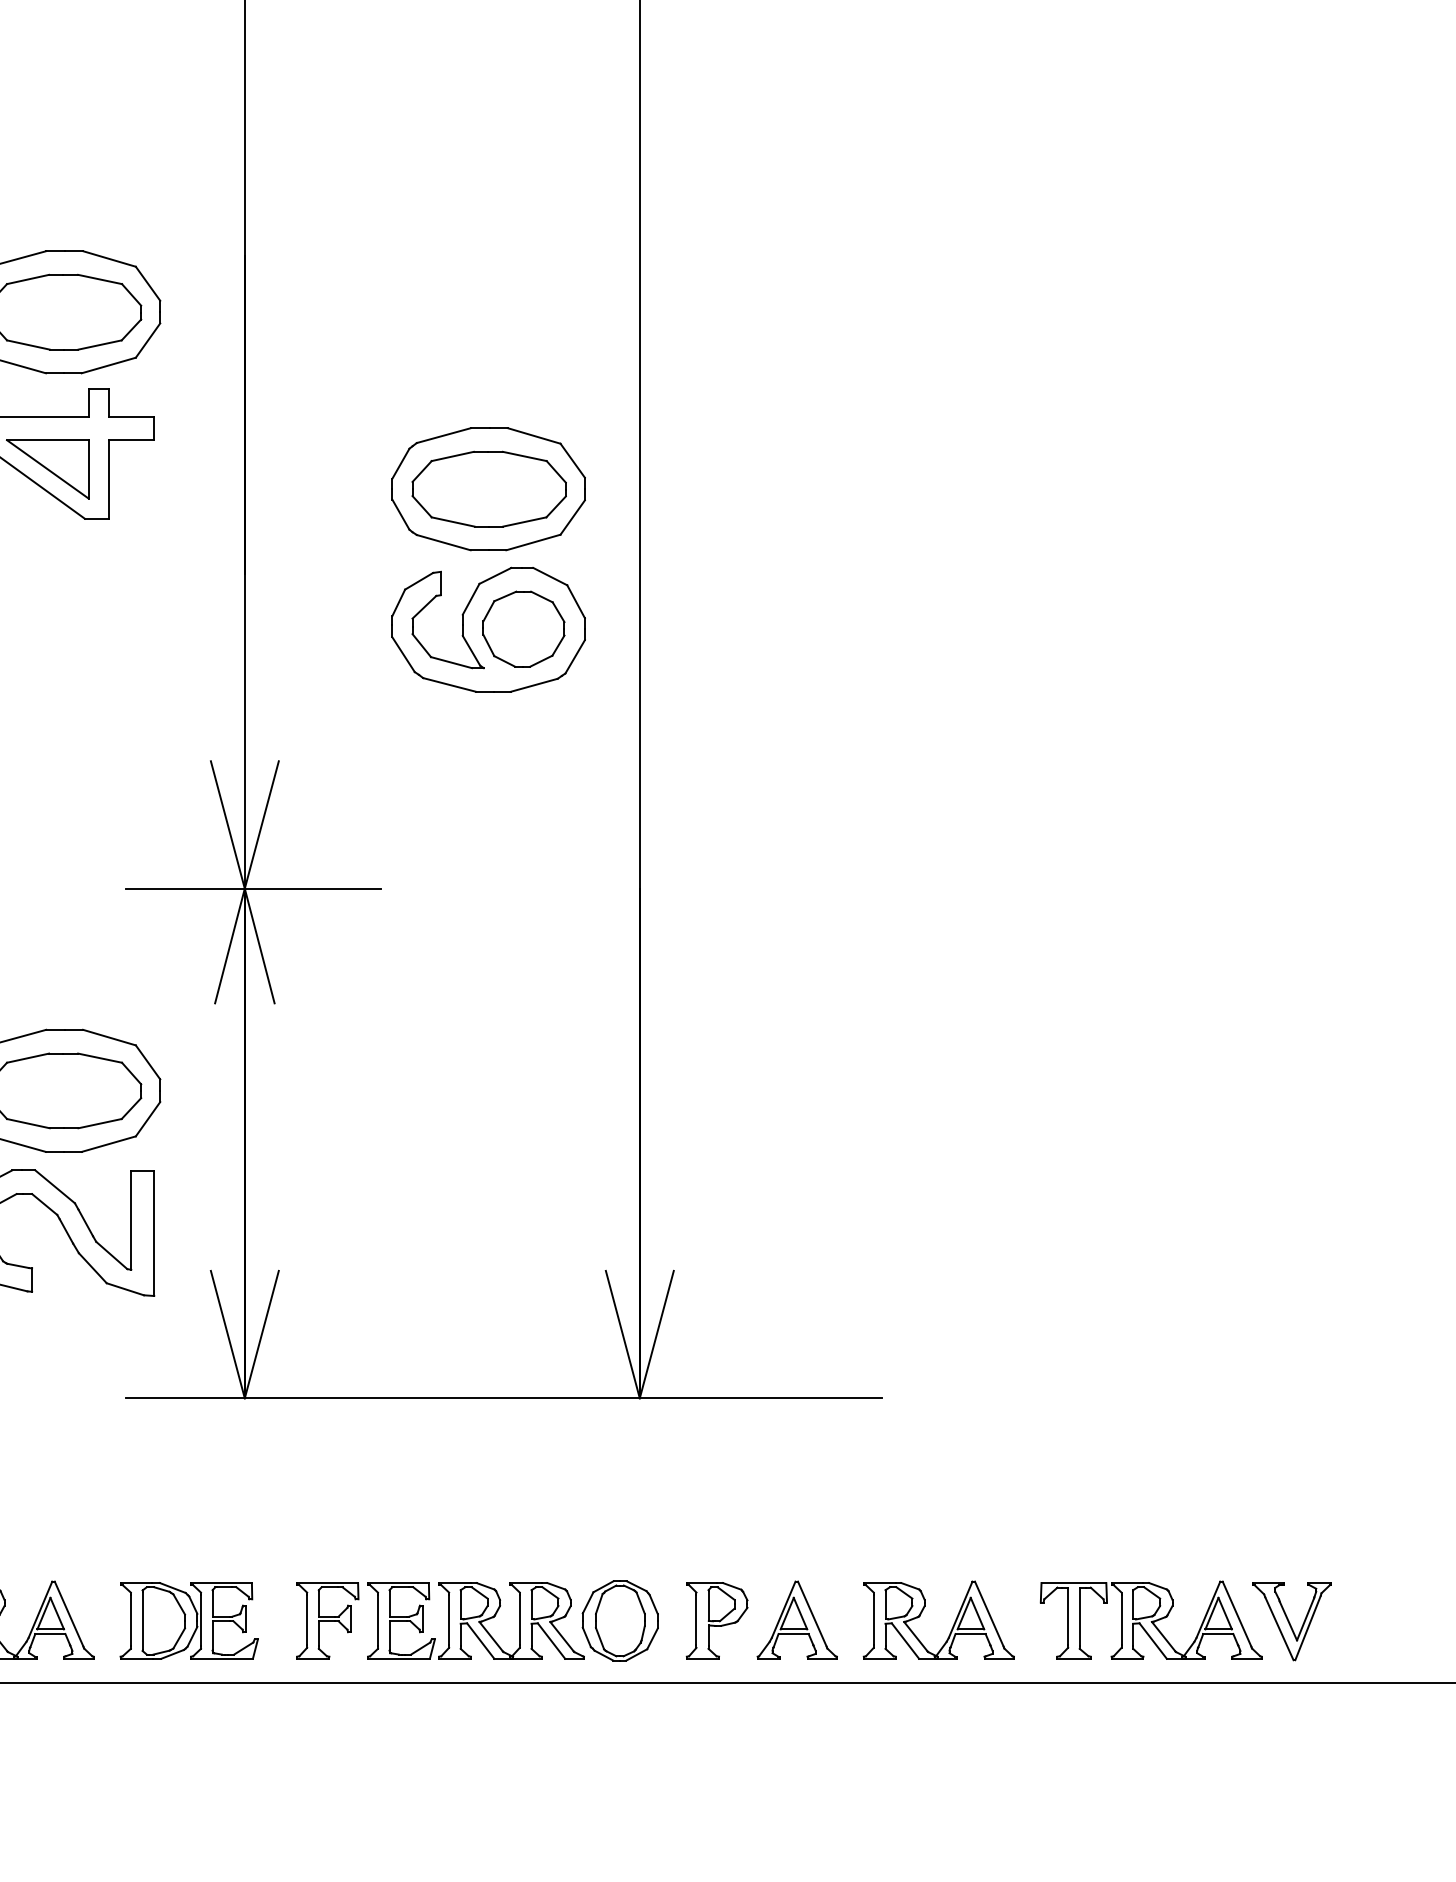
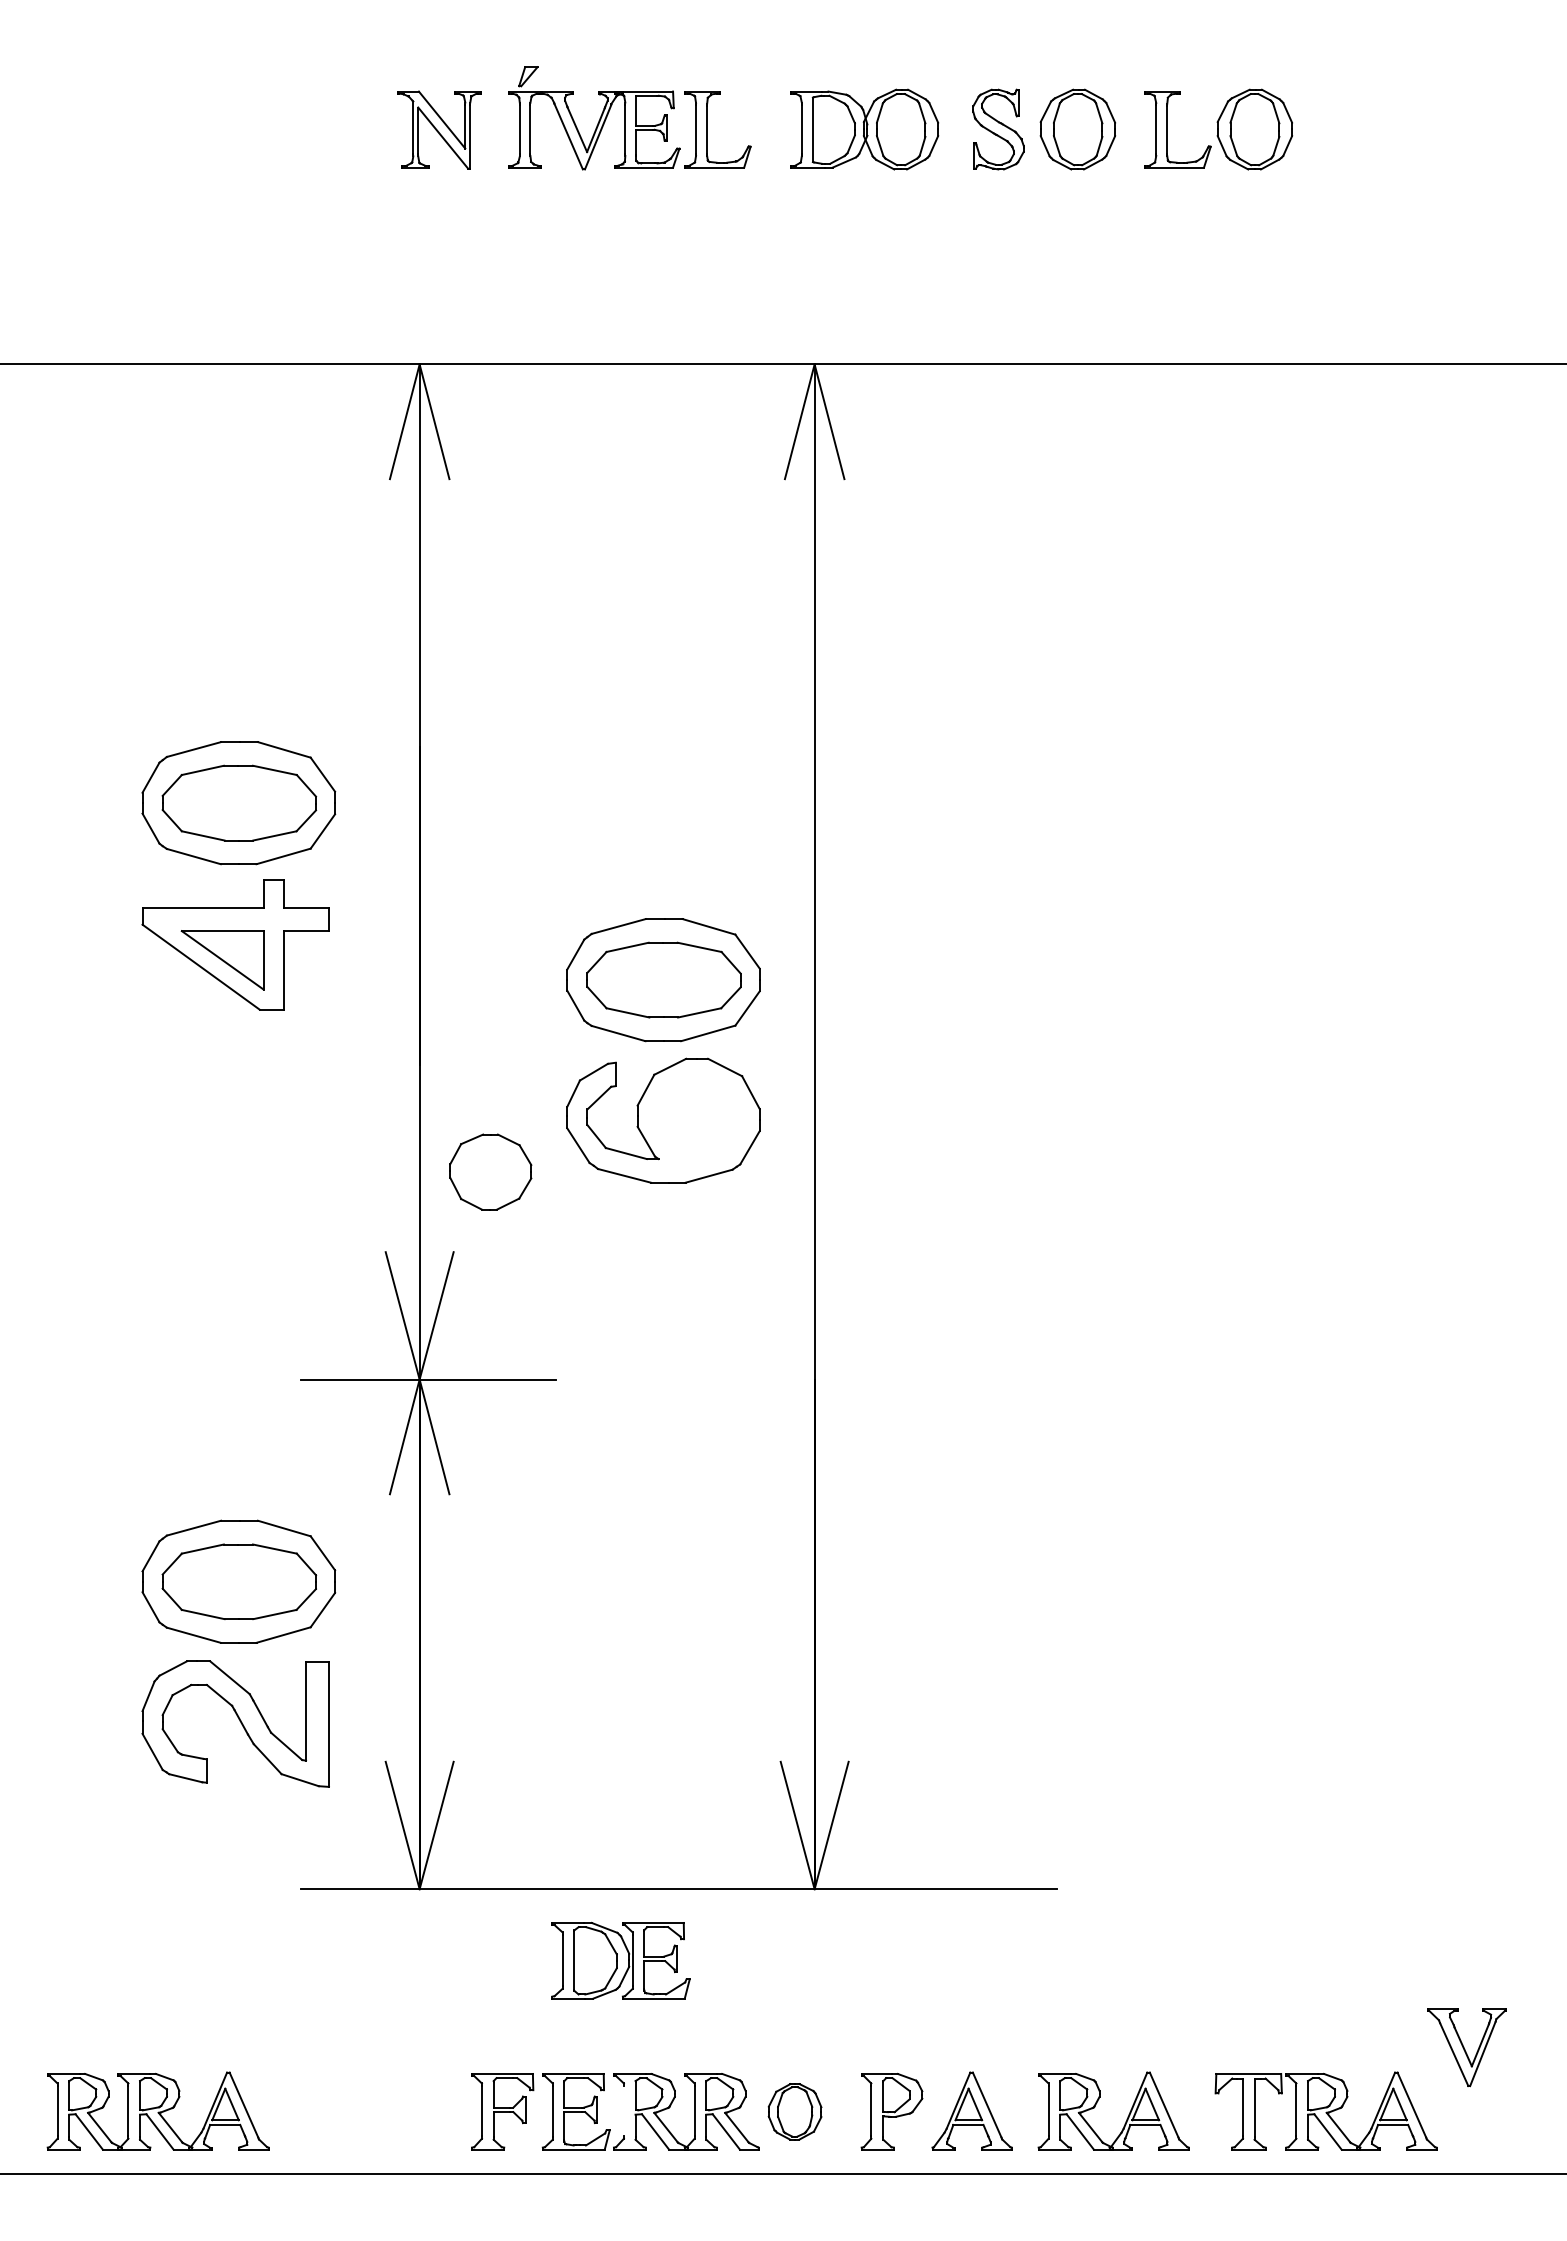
part: (523, 628) -> (490, 1171), moved
line: (448, 1619) -> (623, 2110), removed
part: (188, 1620) -> (620, 1960), moved
part: (619, 1620) -> (794, 2111), size x0.7
part: (1291, 1621) -> (1466, 2047), moved

